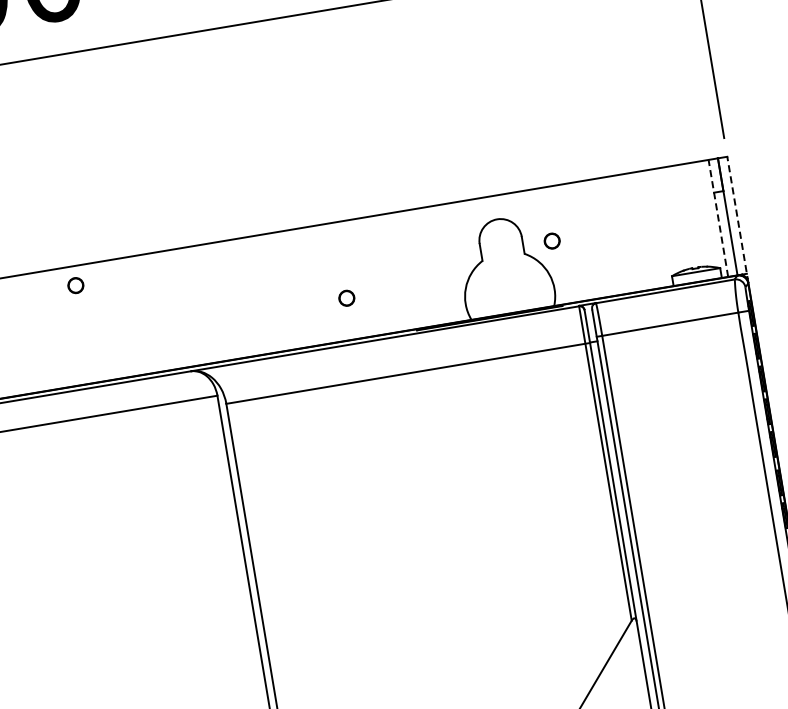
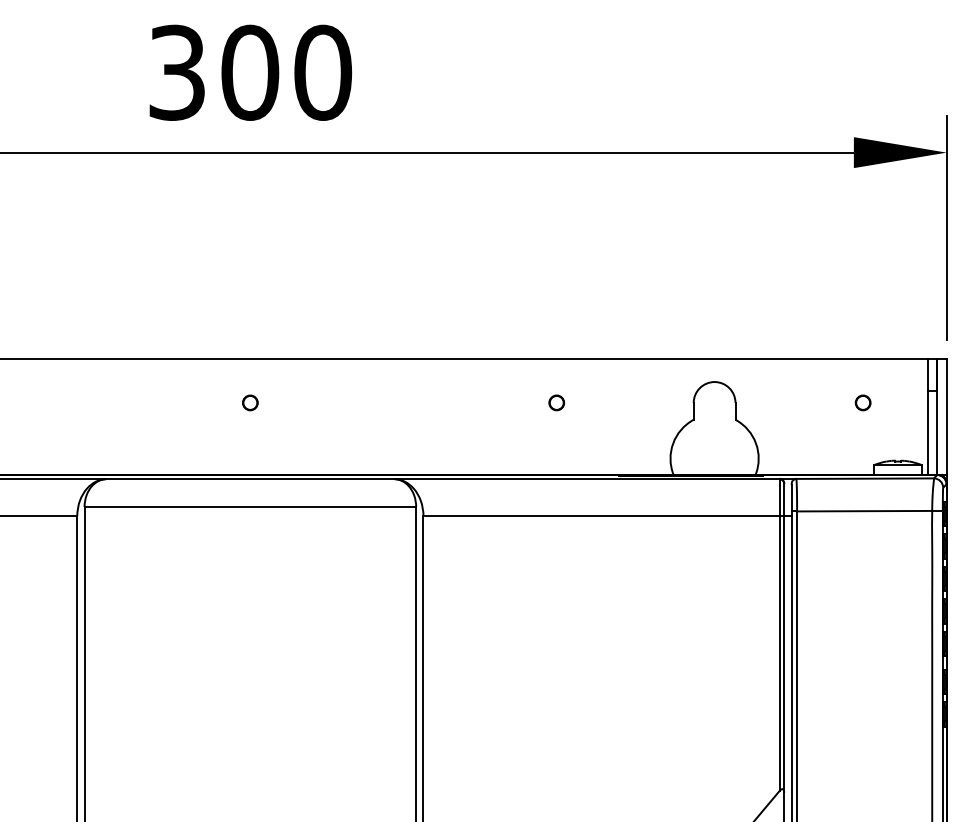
line: (718, 218) -> (928, 416), dashed -> solid
line: (737, 220) -> (946, 421), dashed -> solid
part: (551, 240) -> (862, 402), moved
part: (75, 285) -> (250, 402), moved
part: (346, 297) -> (556, 402), moved

